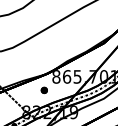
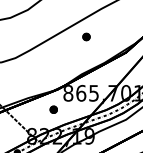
part: (70, 30) -> (85, 37), added

